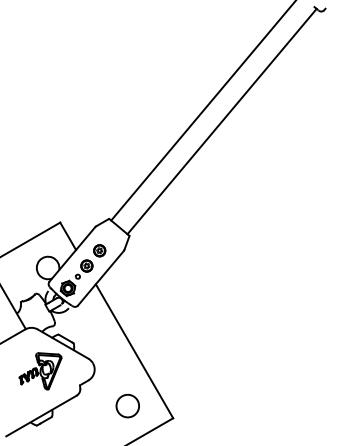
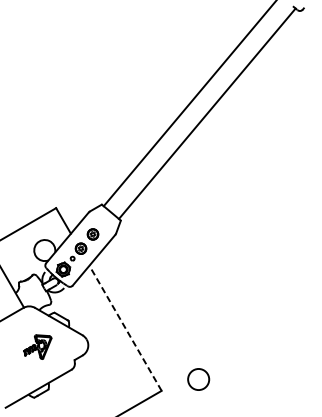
line: (134, 350) -> (125, 327), solid -> dashed
part: (40, 371) -> (37, 347), size x0.7
circle: (127, 405) -> (198, 378), moved

